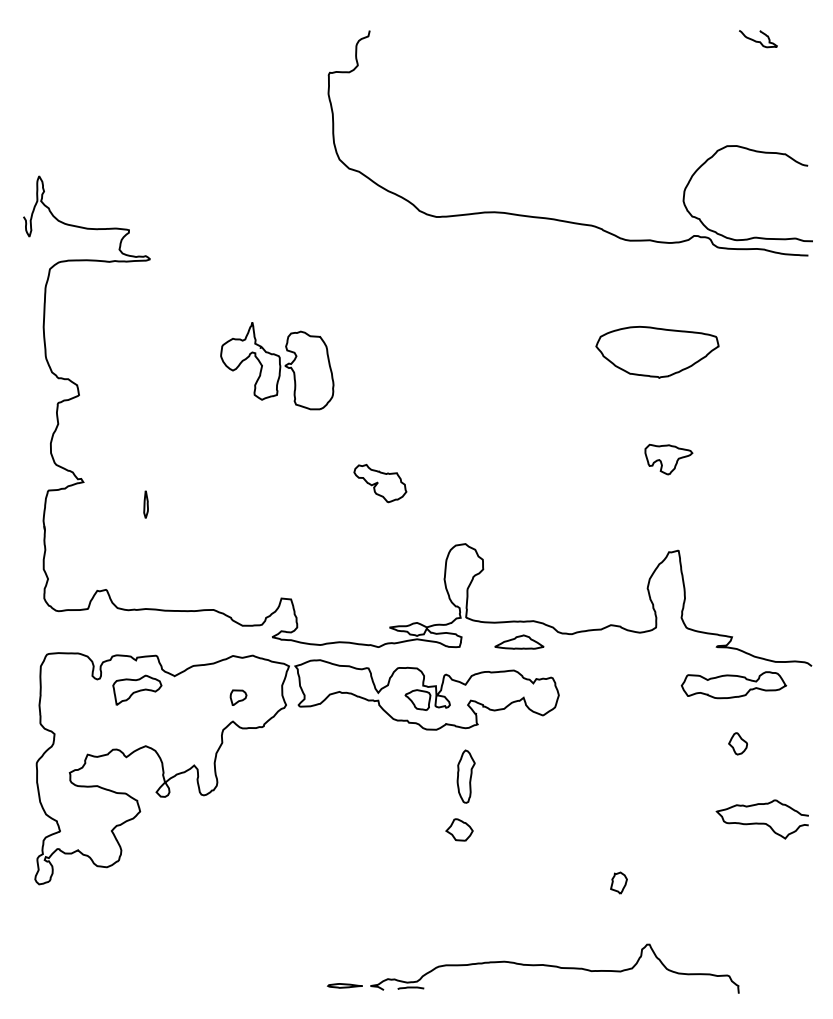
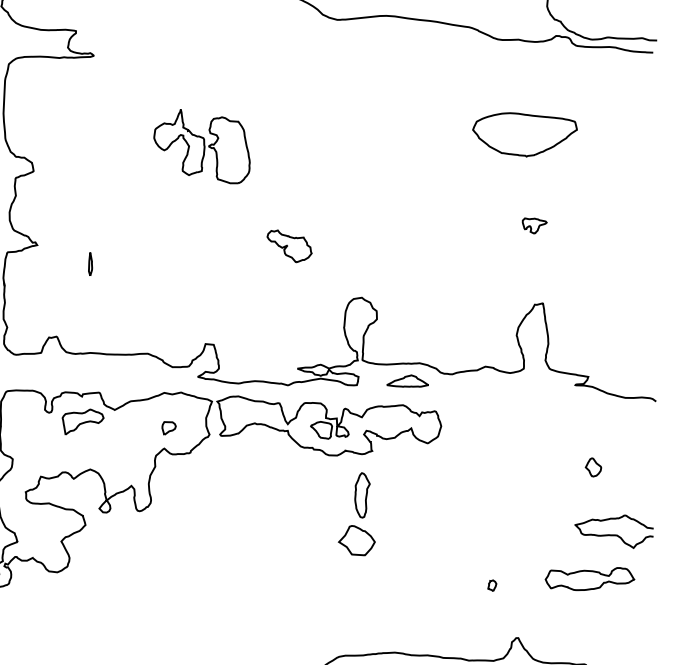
part: (668, 459) -> (534, 225), size x0.6
part: (733, 685) -> (589, 579), moved
part: (459, 829) -> (356, 540), size x1.6
part: (618, 882) -> (491, 585), size x0.6

